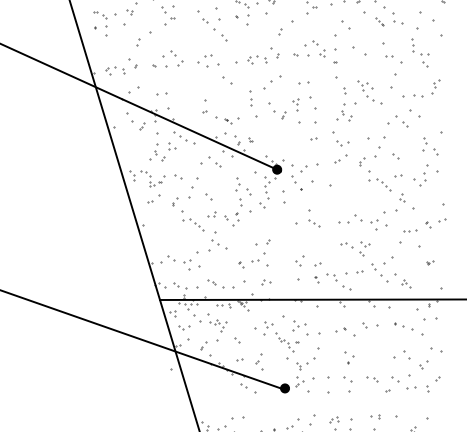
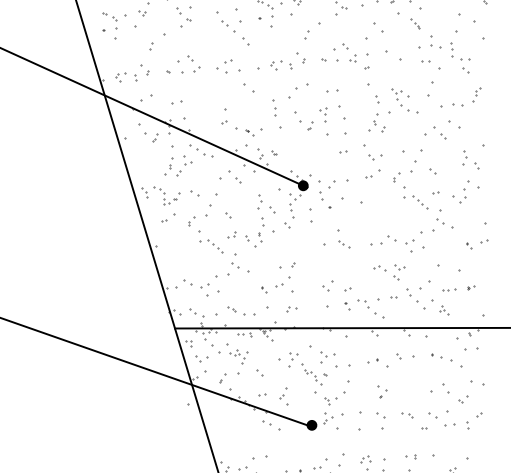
part: (397, 18) -> (435, 42), moved
part: (402, 197) -> (440, 216), size x1.67
part: (410, 230) -> (449, 289), moved

